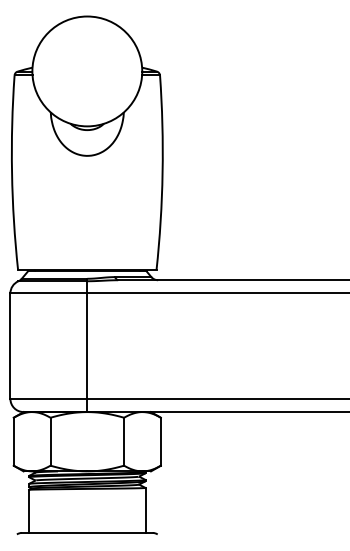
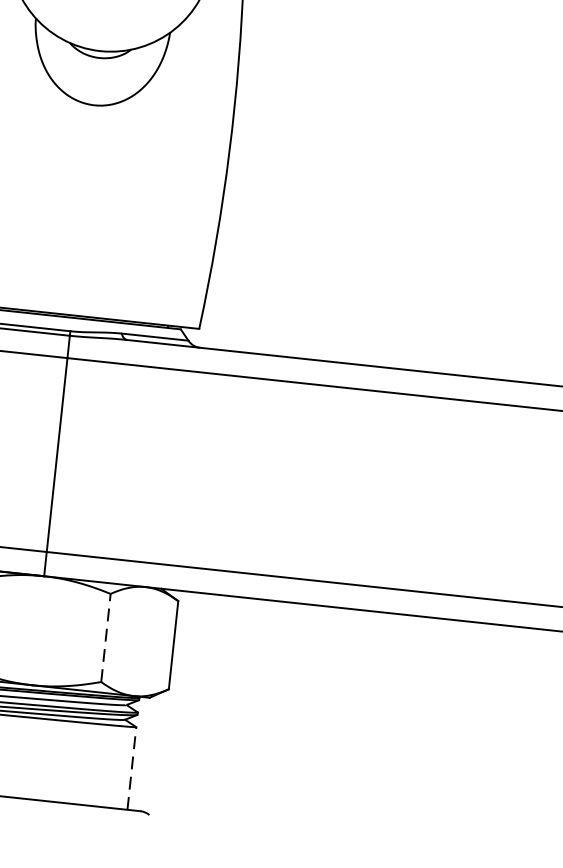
line: (124, 441) -> (106, 637), solid -> dashed
line: (145, 509) -> (131, 766), solid -> dashed

